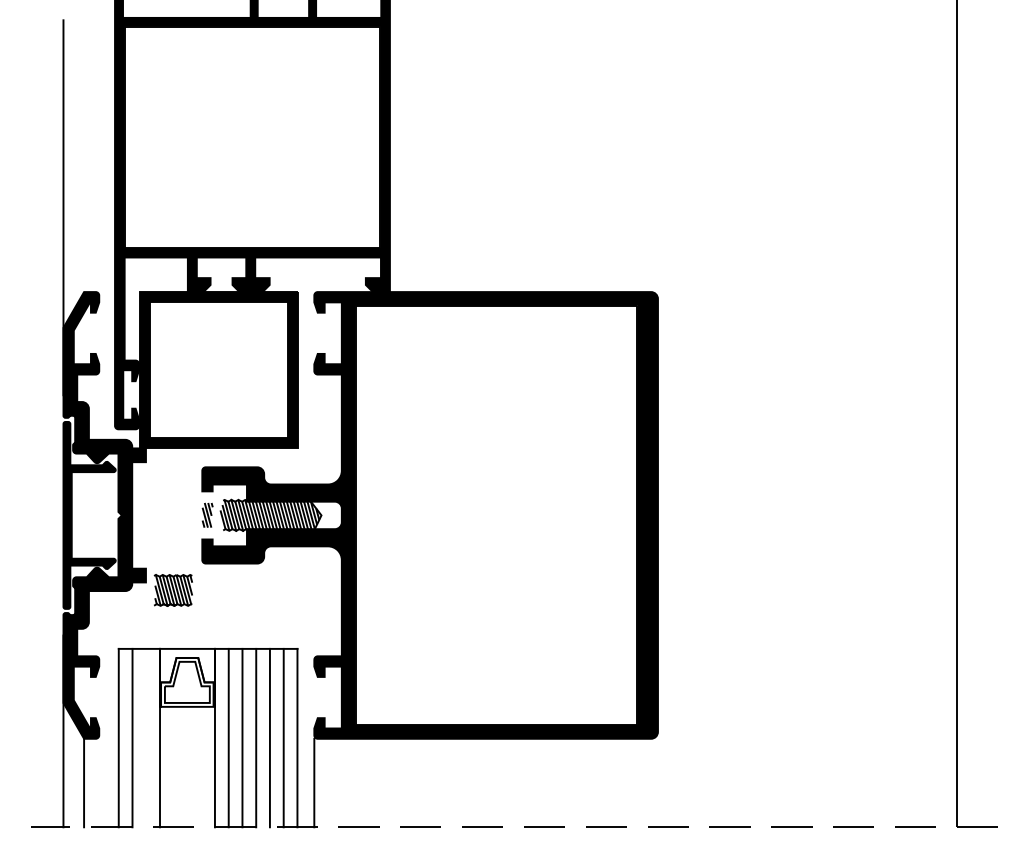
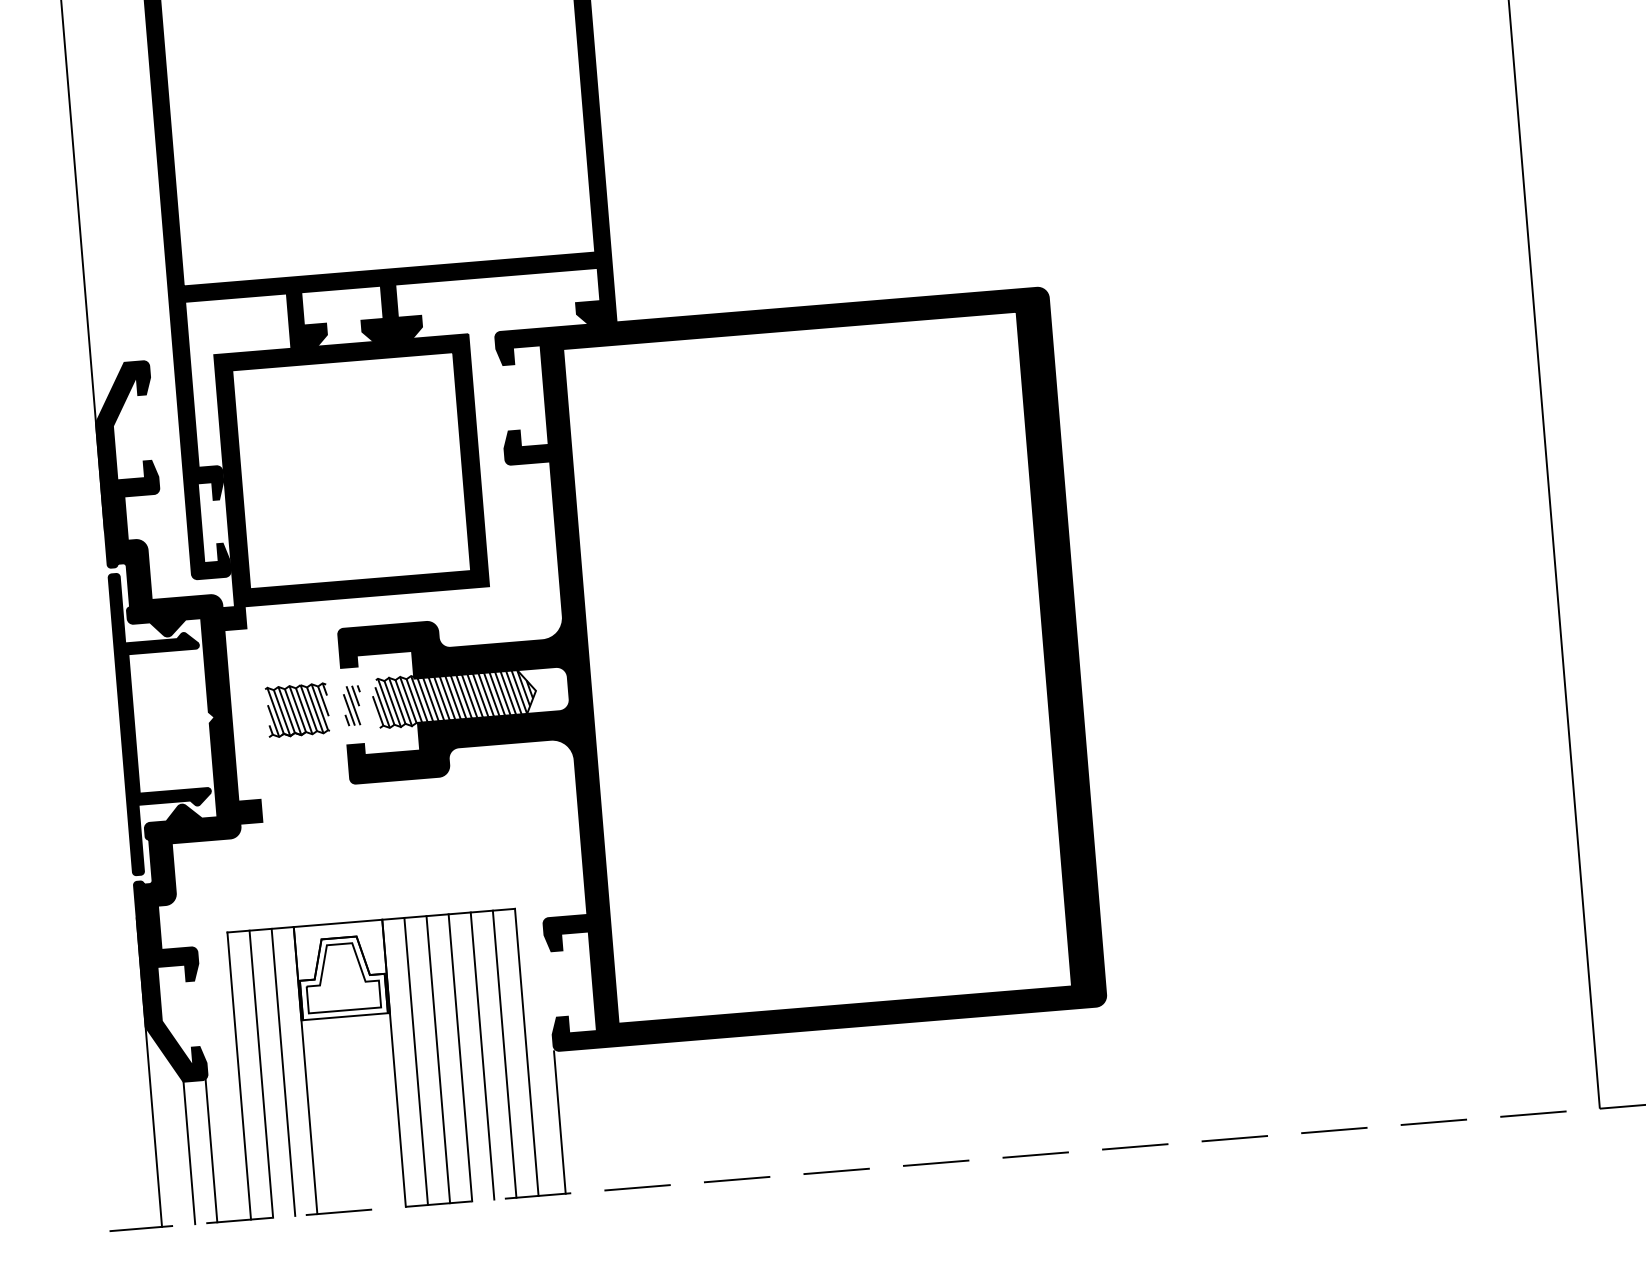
part: (172, 590) -> (296, 710), moved
line: (146, 737) -> (283, 1071), added
line: (97, 782) -> (210, 1150), added

